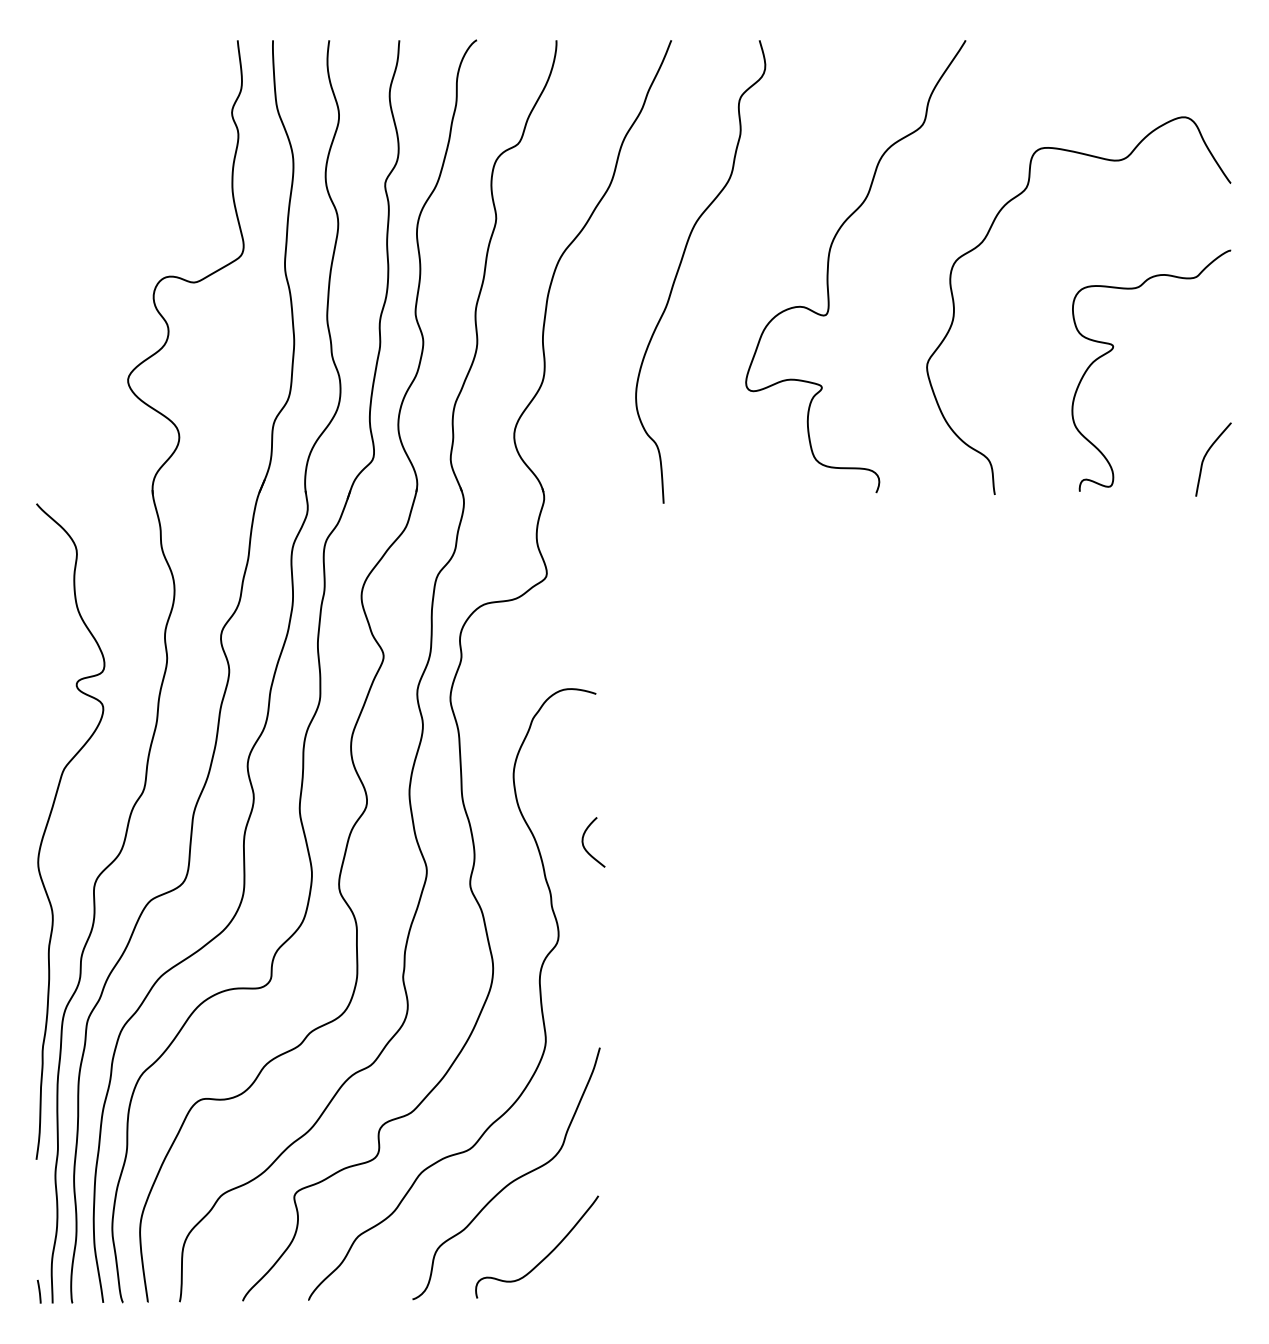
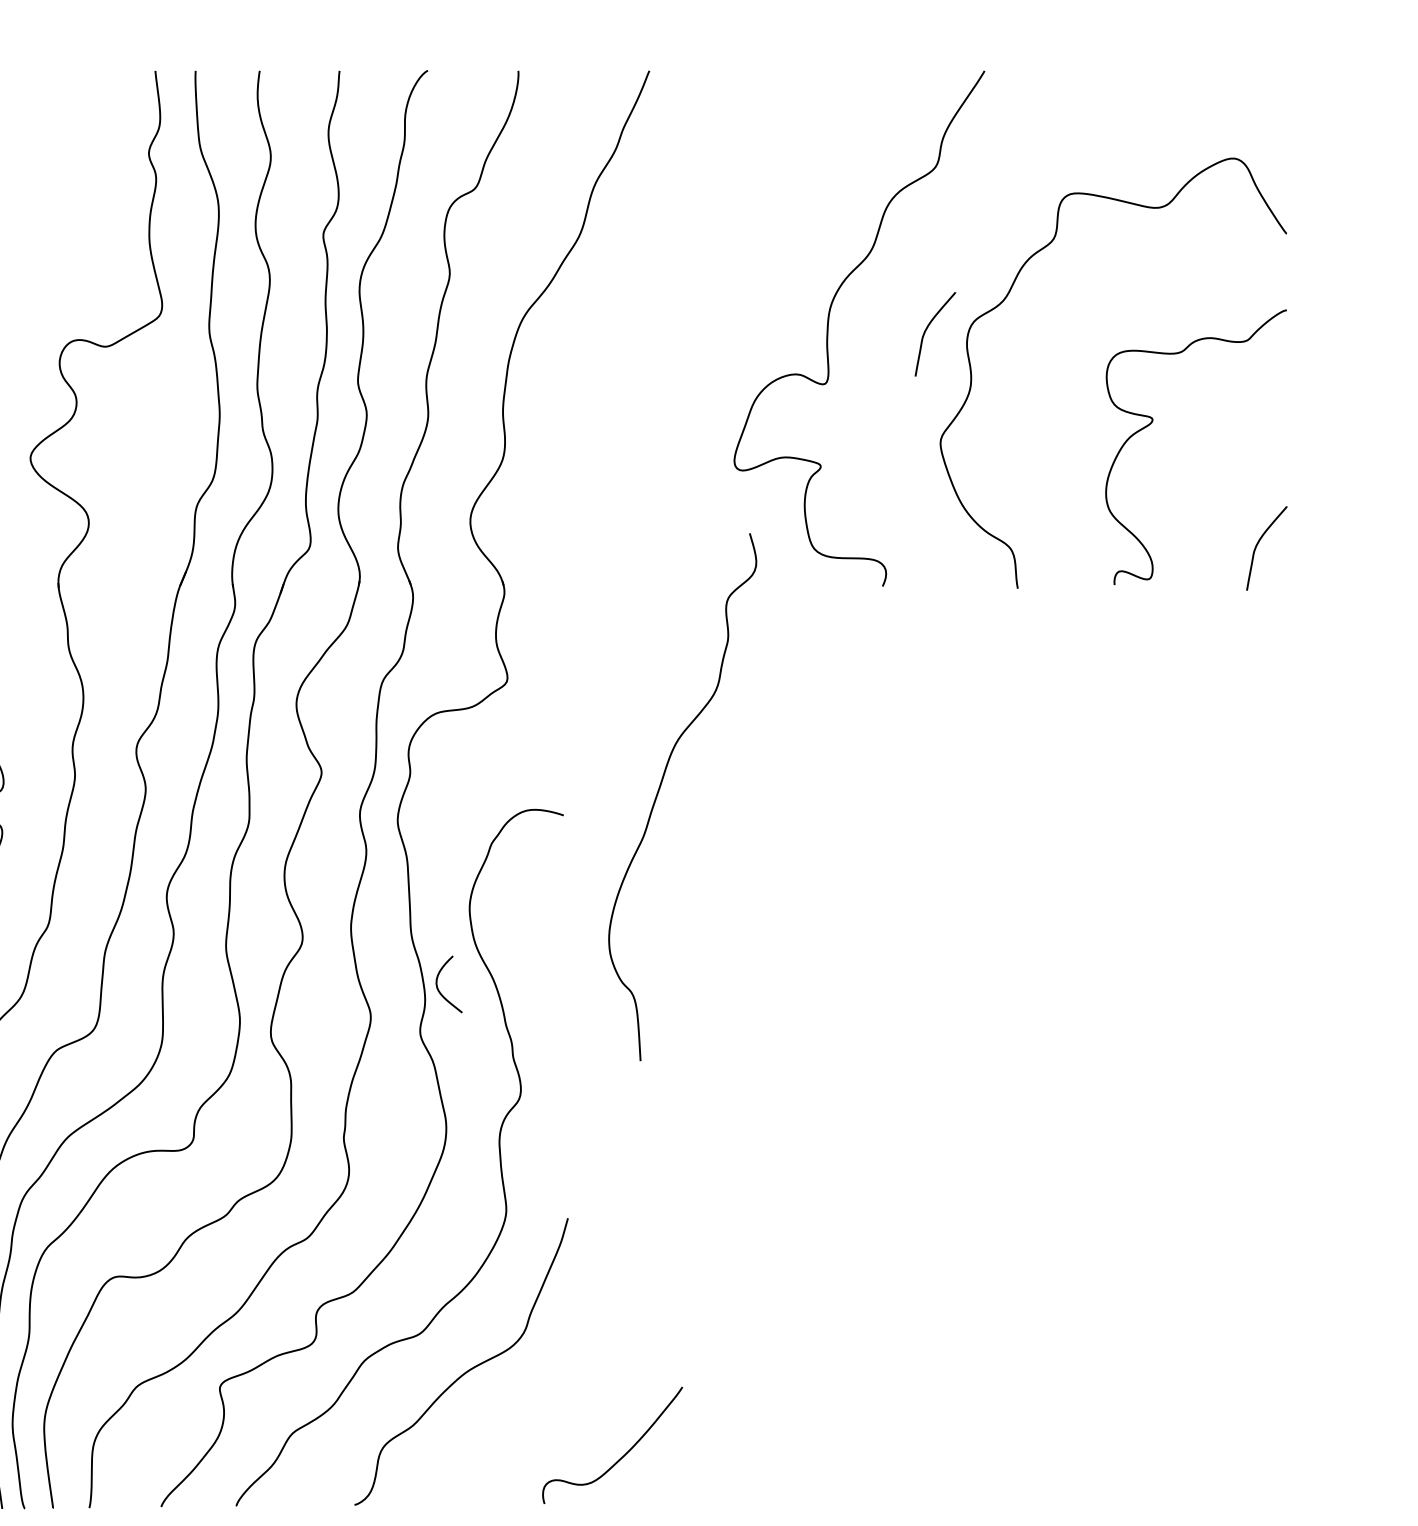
curve: (681, 264) -> (660, 788), moved
curve: (915, 267) -> (927, 329), added
curve: (585, 847) -> (439, 990), moved
curve: (546, 1255) -> (623, 1454), moved

